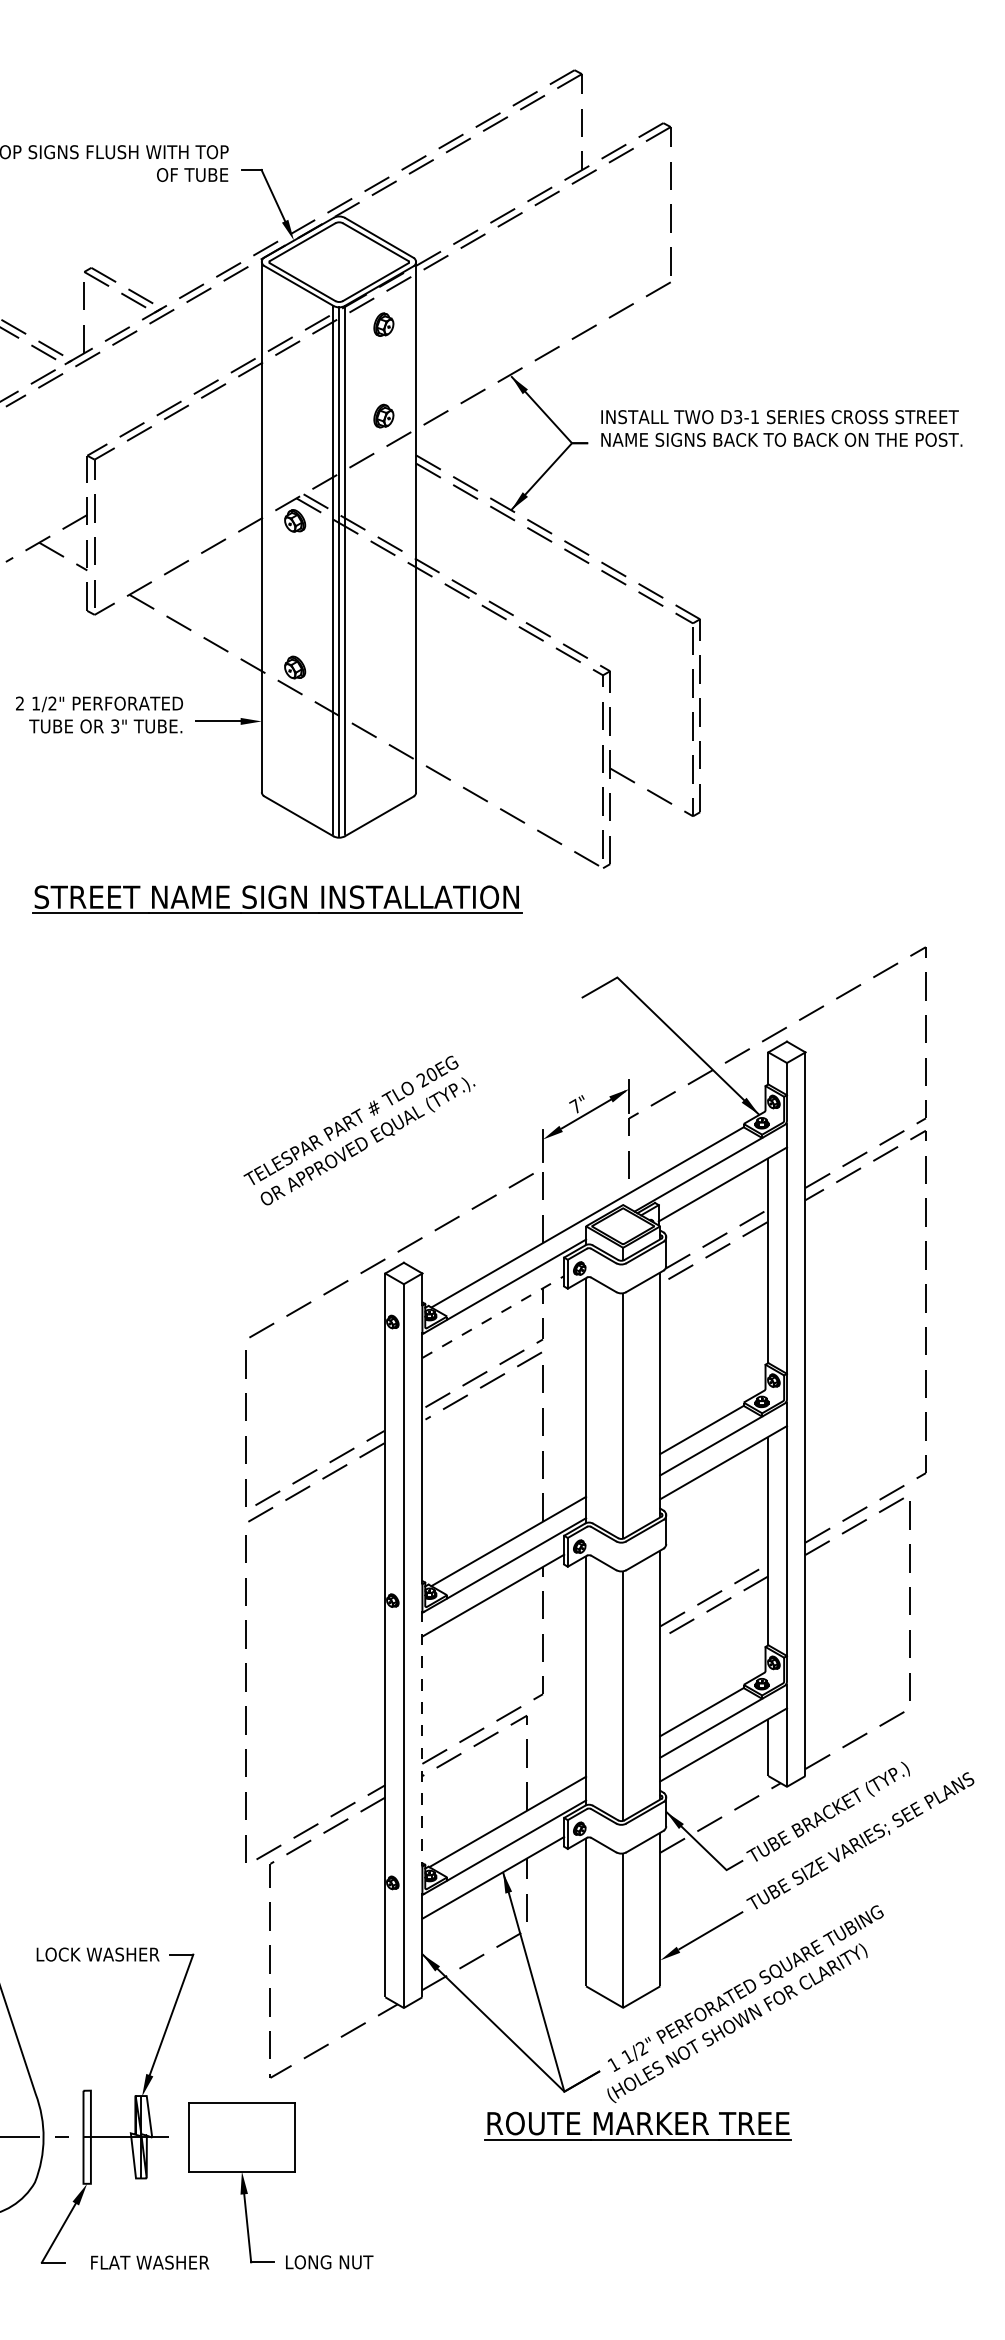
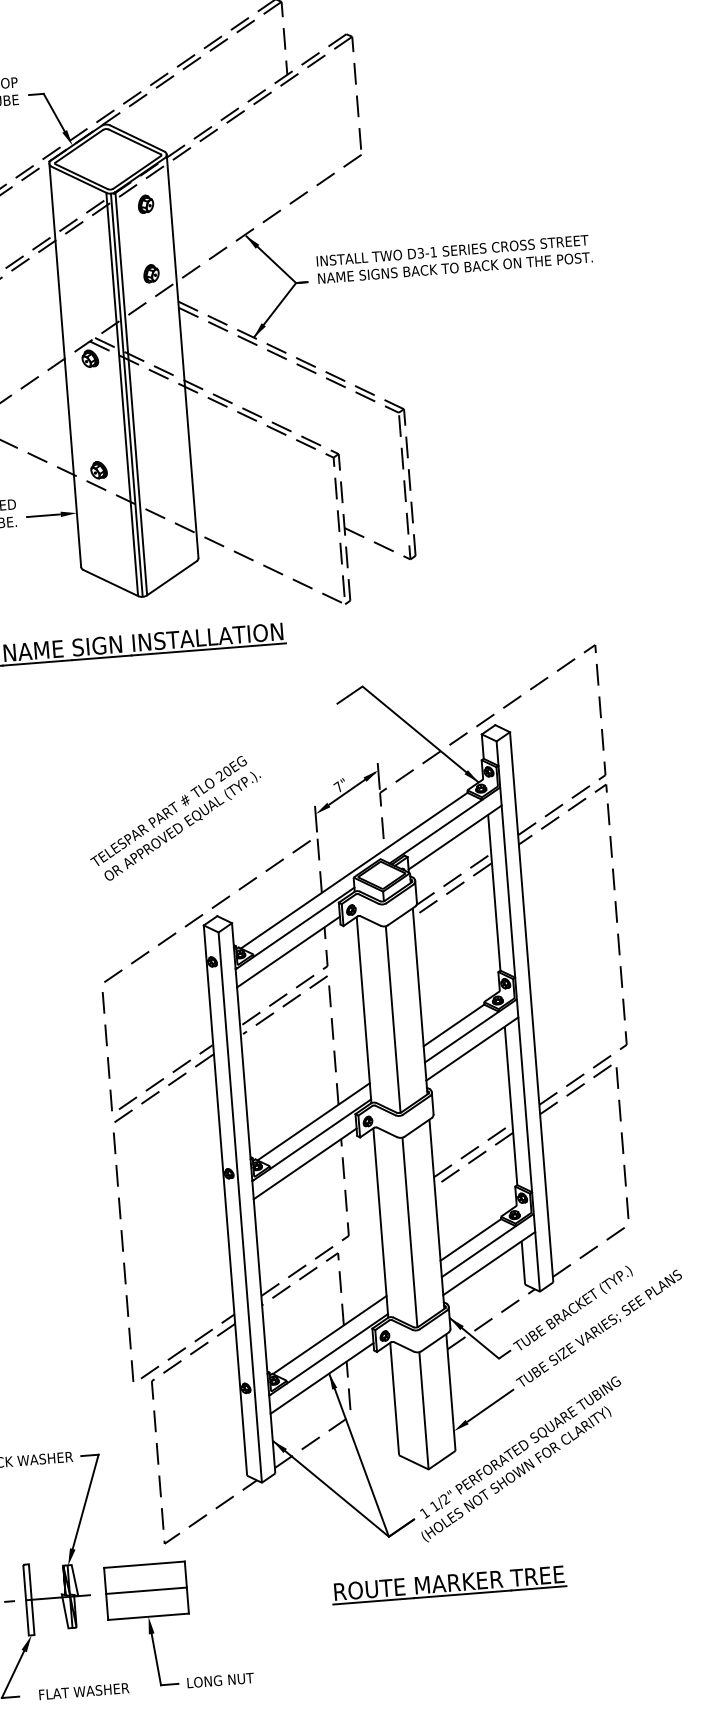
line: (493, 1317) -> (288, 952), dashed -> solid
line: (422, 1738) -> (259, 1276), dashed -> solid
part: (637, 2125) -> (448, 1584), moved
line: (241, 2137) -> (146, 1590), added

